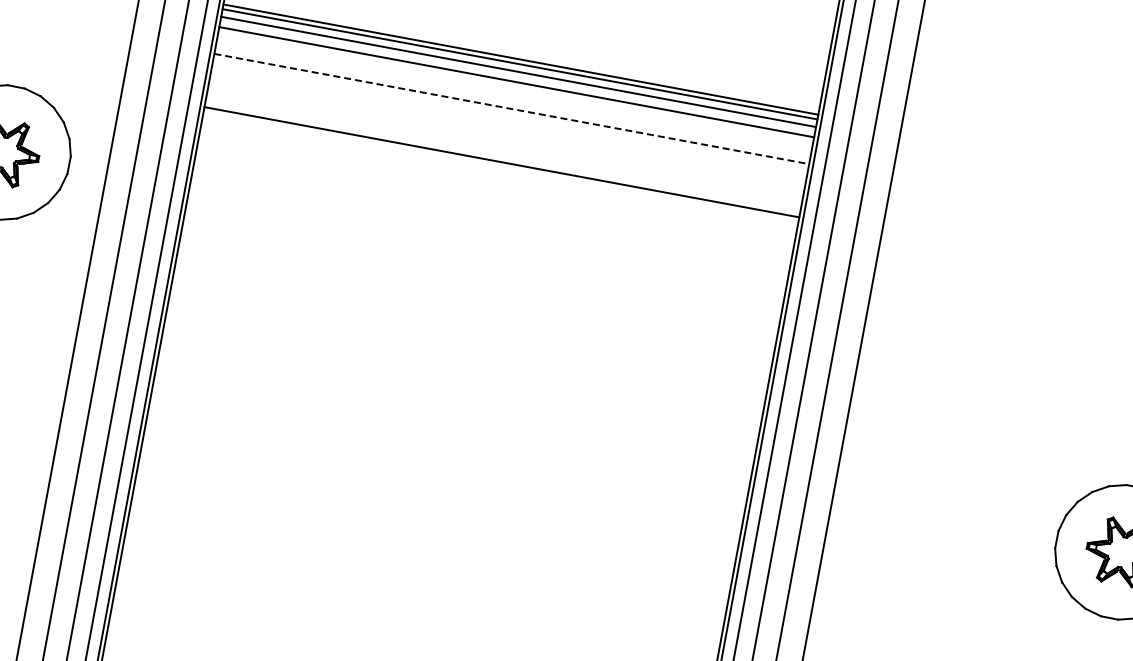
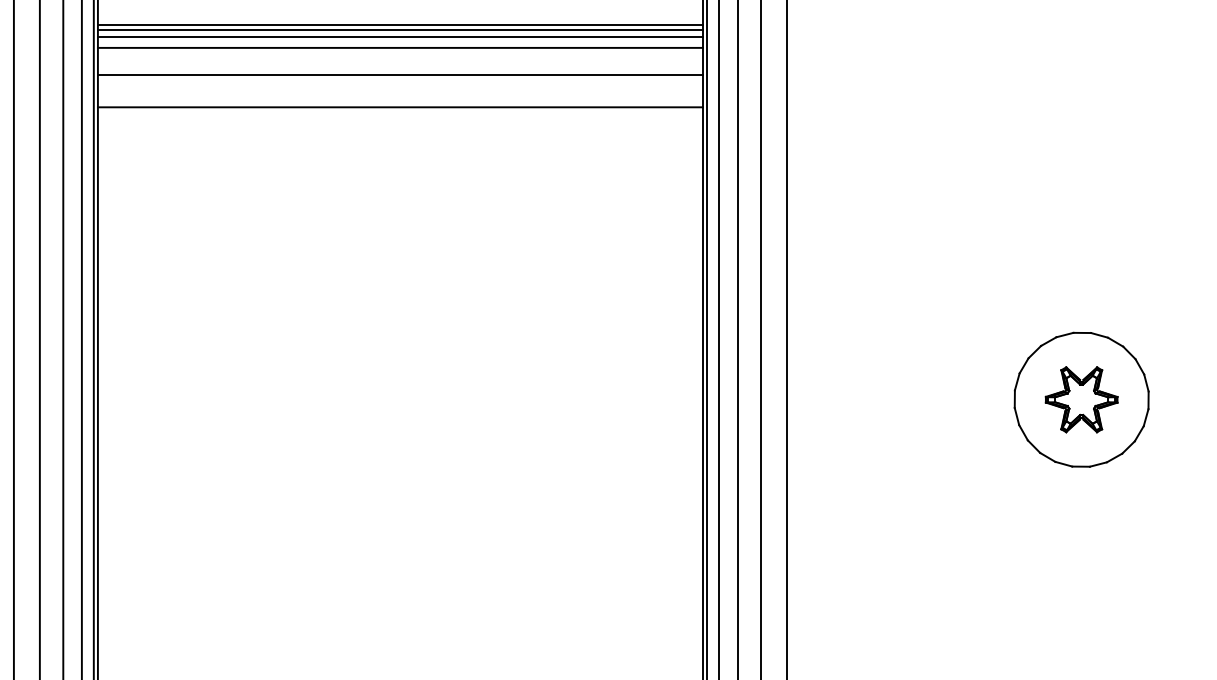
line: (511, 109) -> (400, 75), dashed -> solid
line: (500, 162) -> (399, 107), moved

